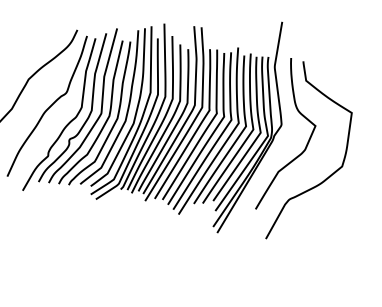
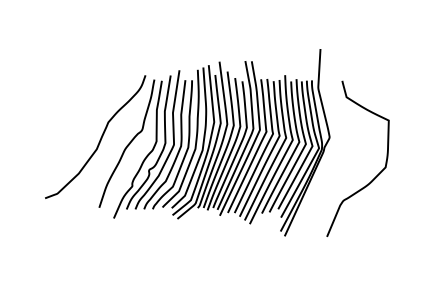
curve: (306, 143) -> (352, 151), removed

